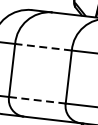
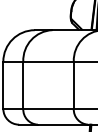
line: (43, 47) -> (48, 61), dashed -> solid
line: (38, 99) -> (49, 108), dashed -> solid

